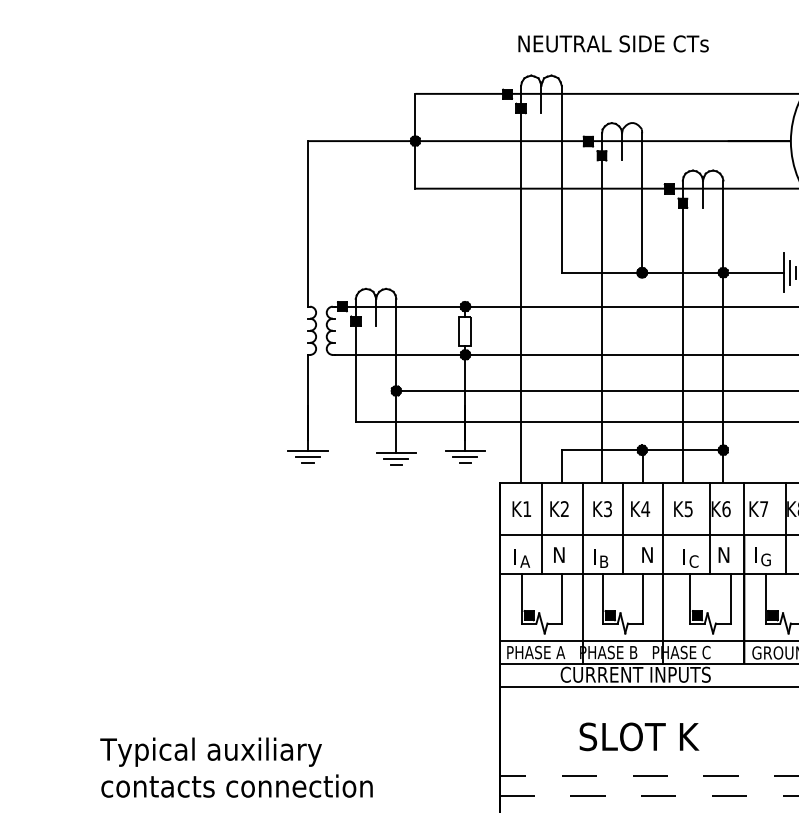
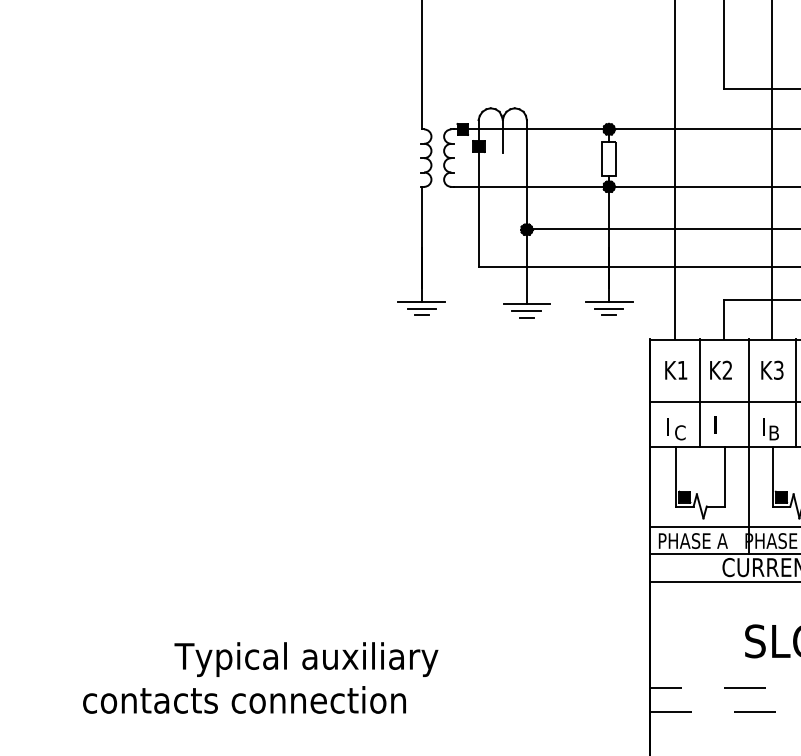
text: (559, 554) -> (721, 424), N -> I
text: (525, 561) -> (680, 432), A -> C
text: (236, 785) -> (243, 699), moved

